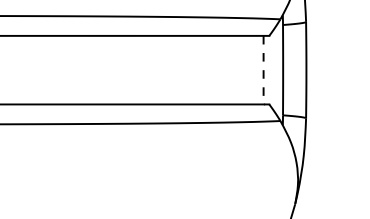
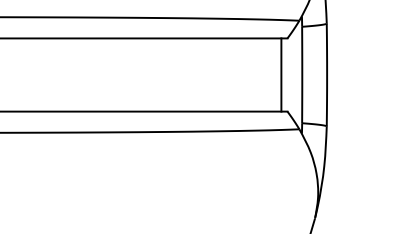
line: (263, 70) -> (281, 75), dashed -> solid

